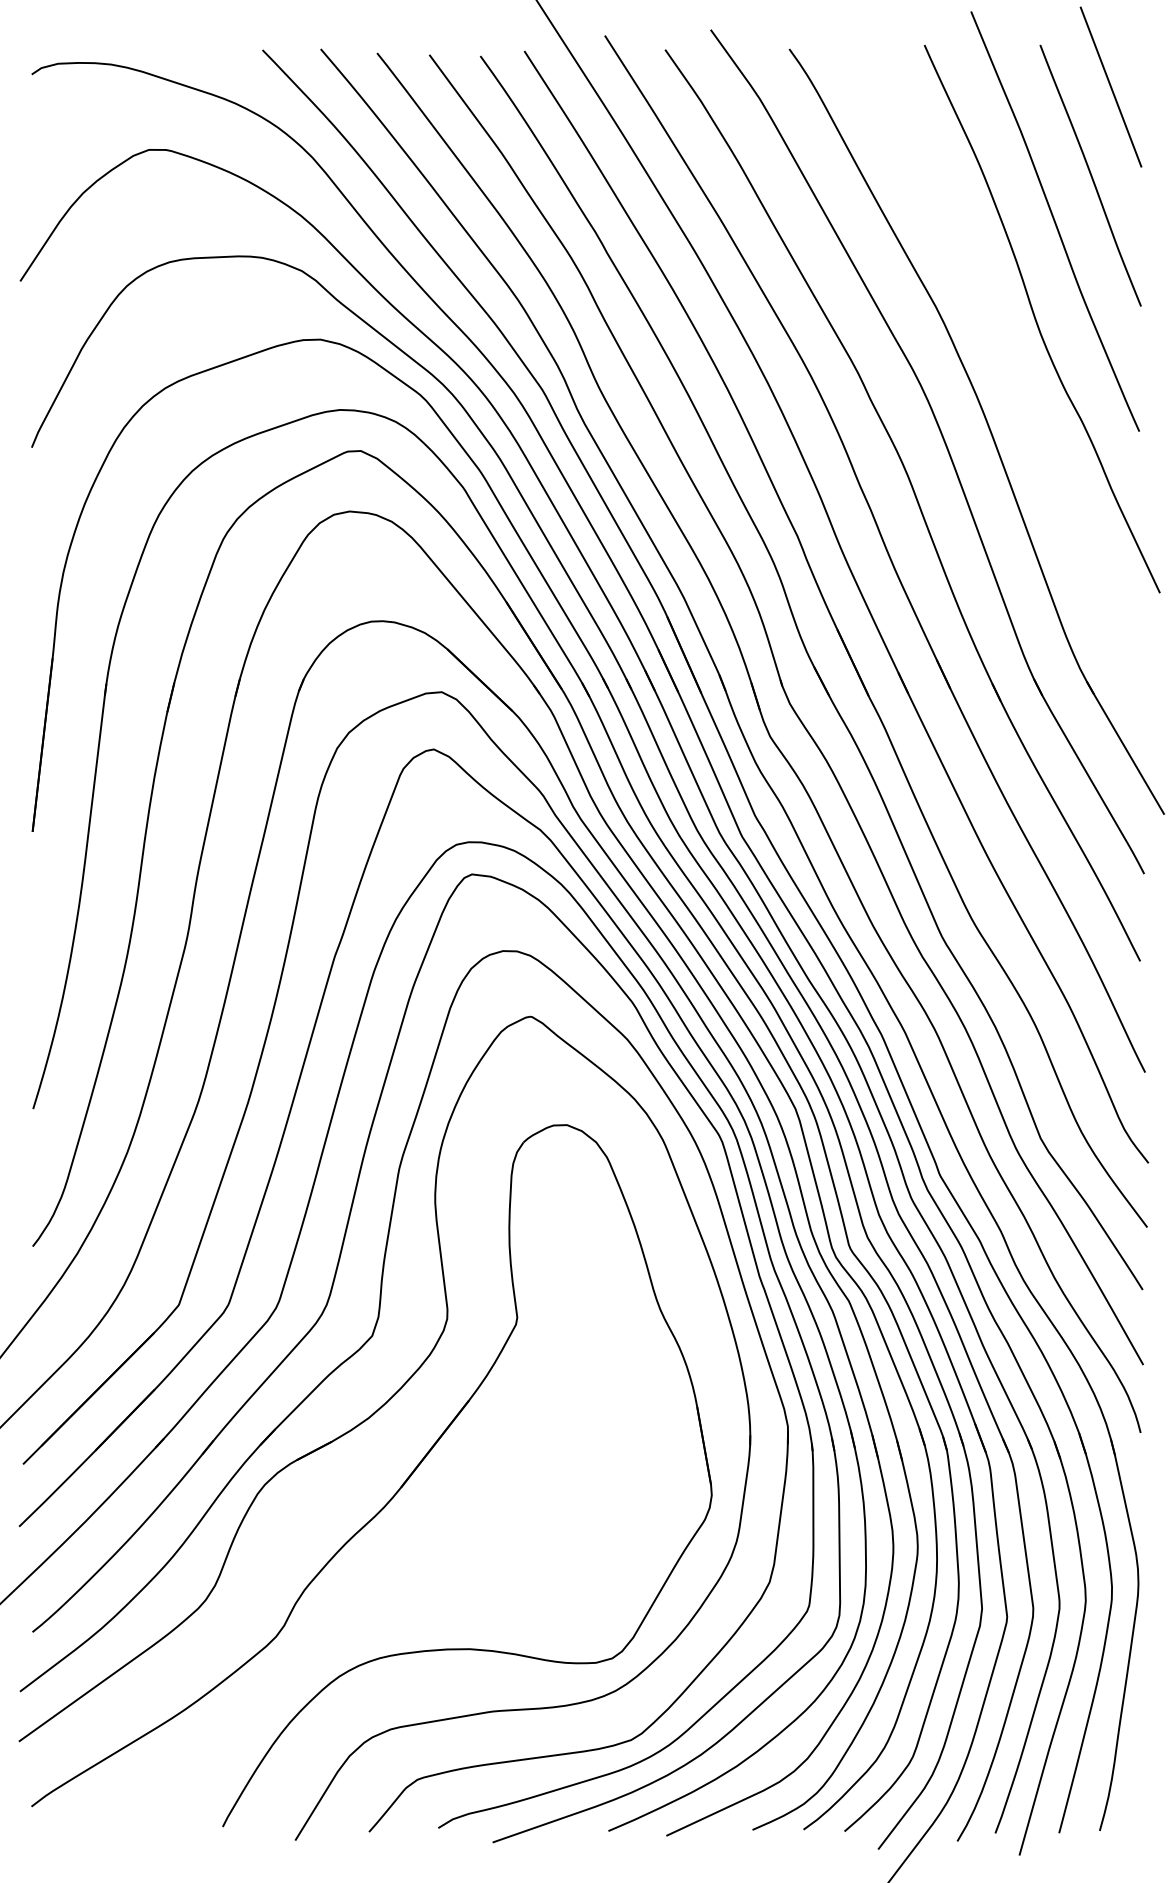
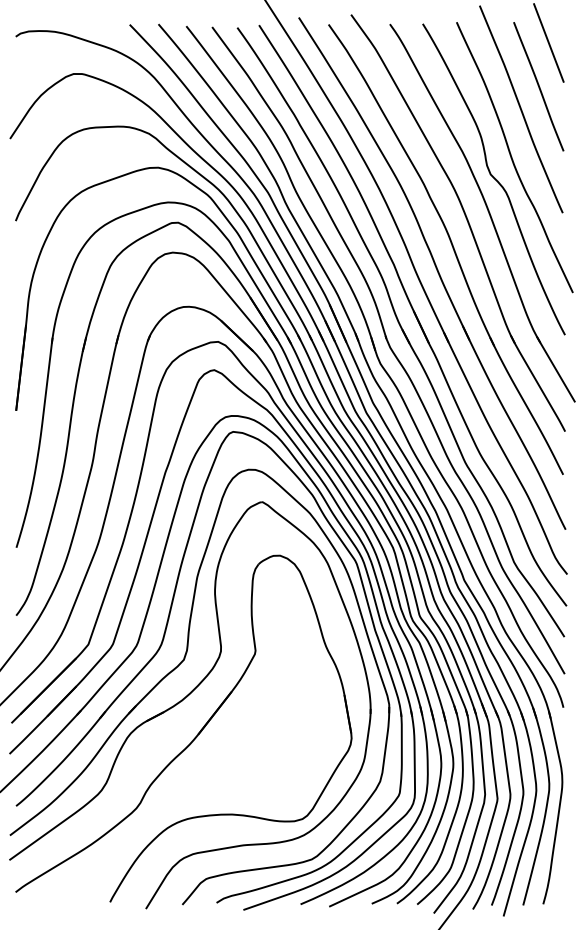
curve: (999, 361) -> (493, 178), added

